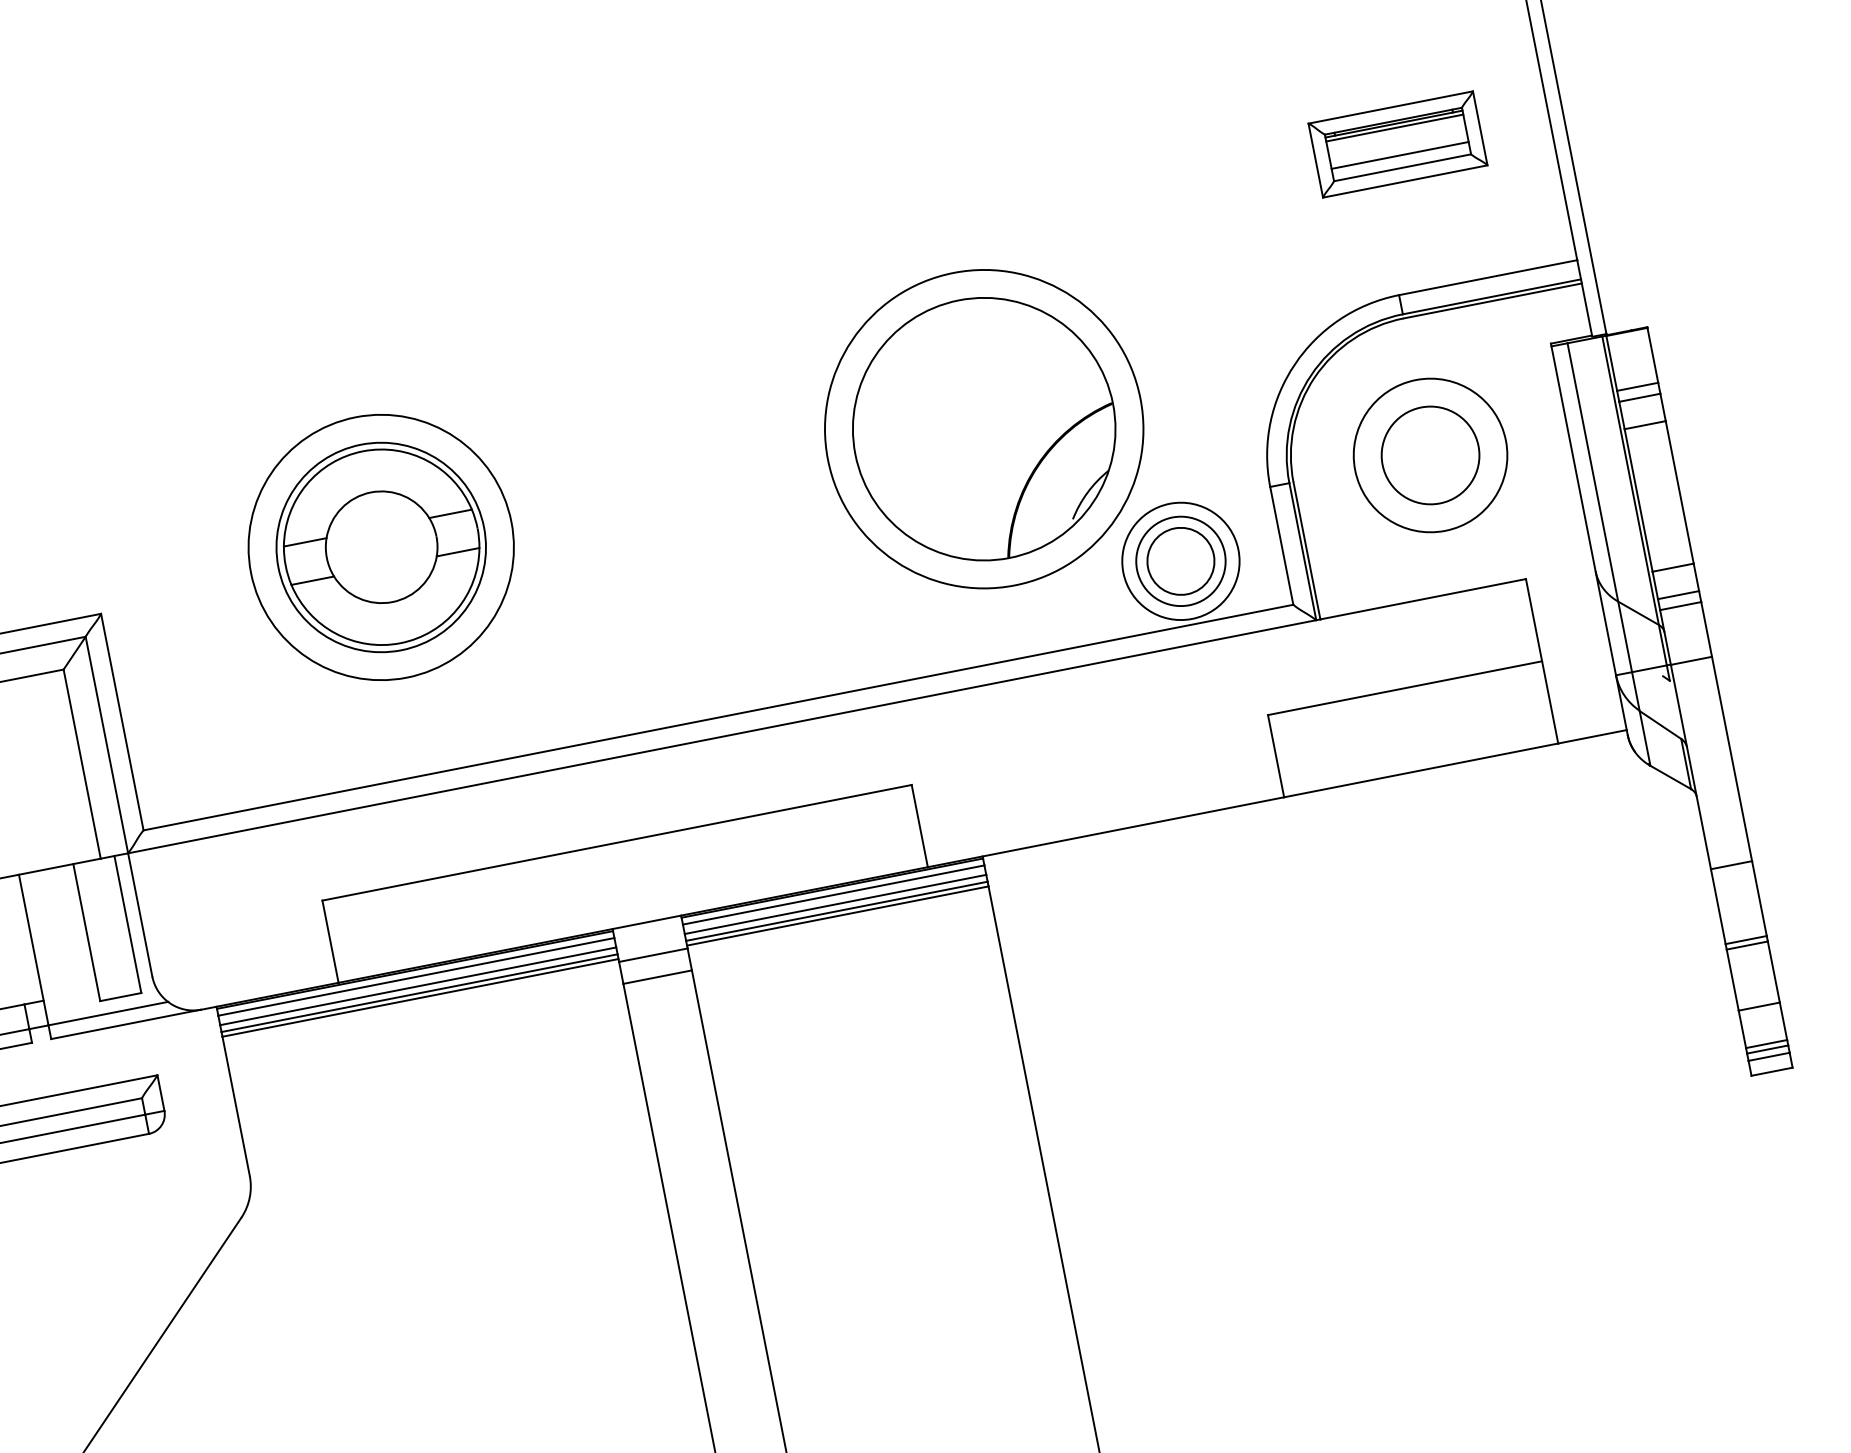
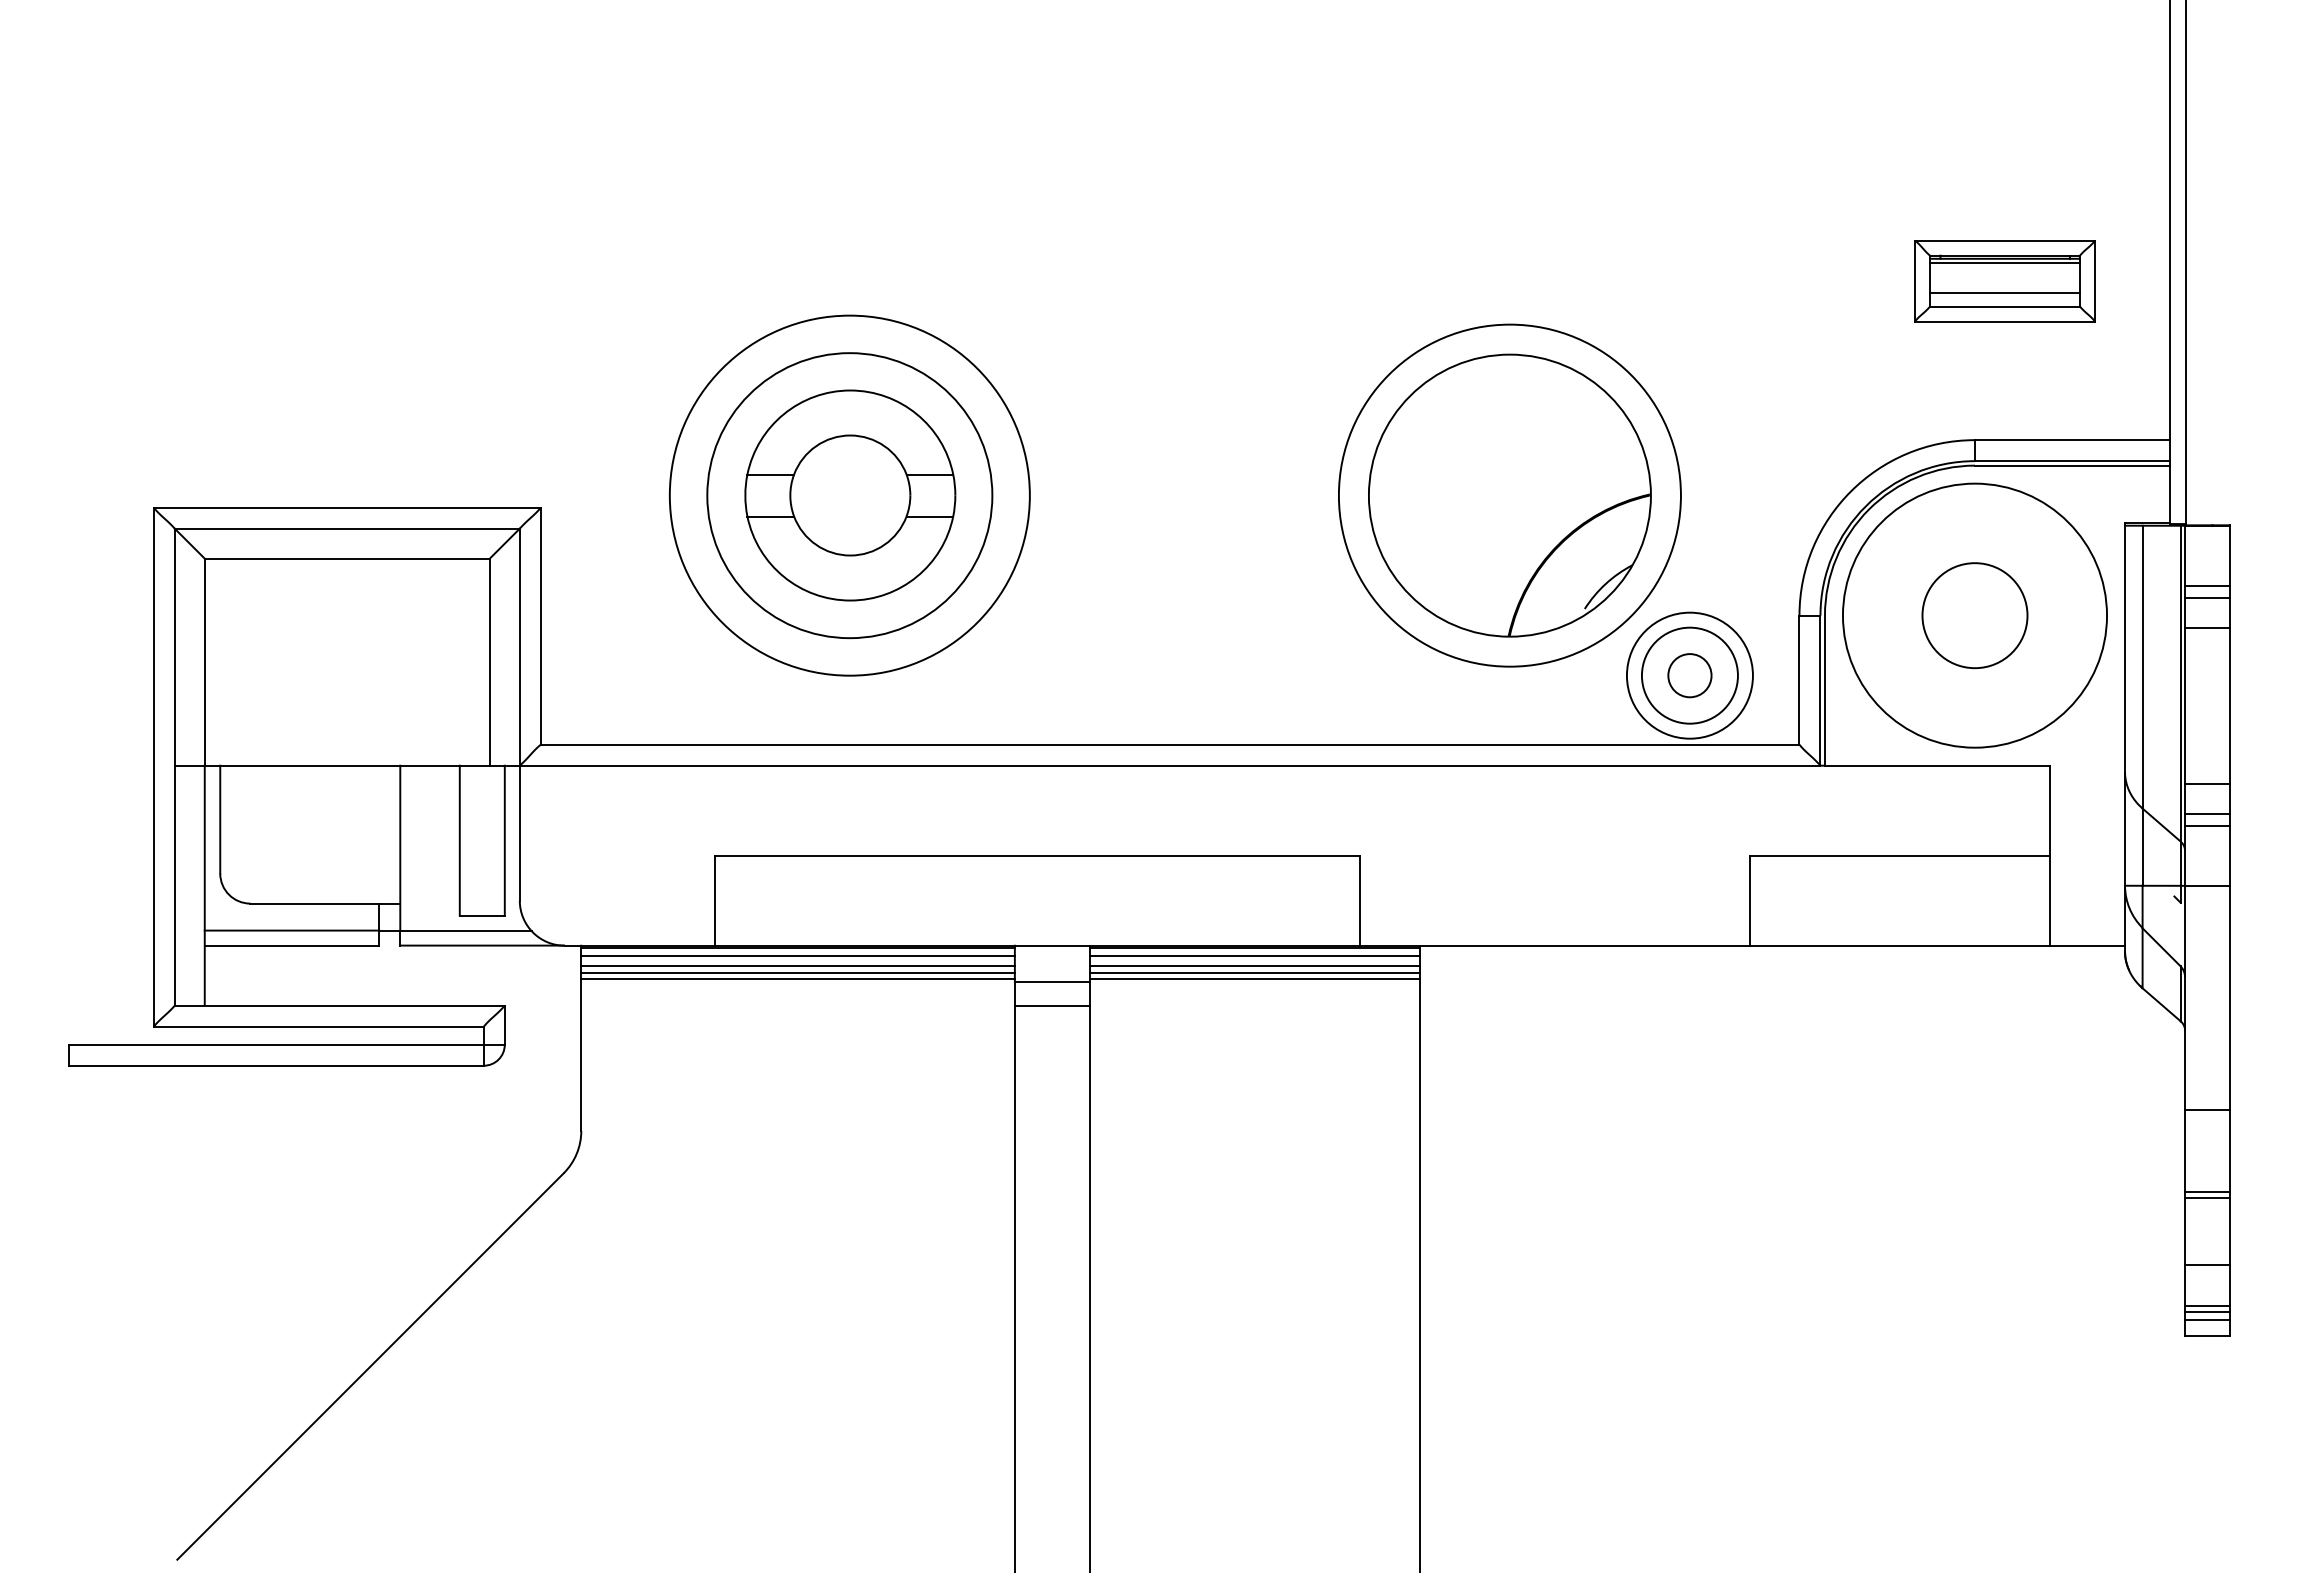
circle: (1430, 455) -> (1974, 615), size x1.6
circle: (380, 547) -> (849, 495), size x1.6
circle: (1180, 561) -> (1689, 675), size x0.6

